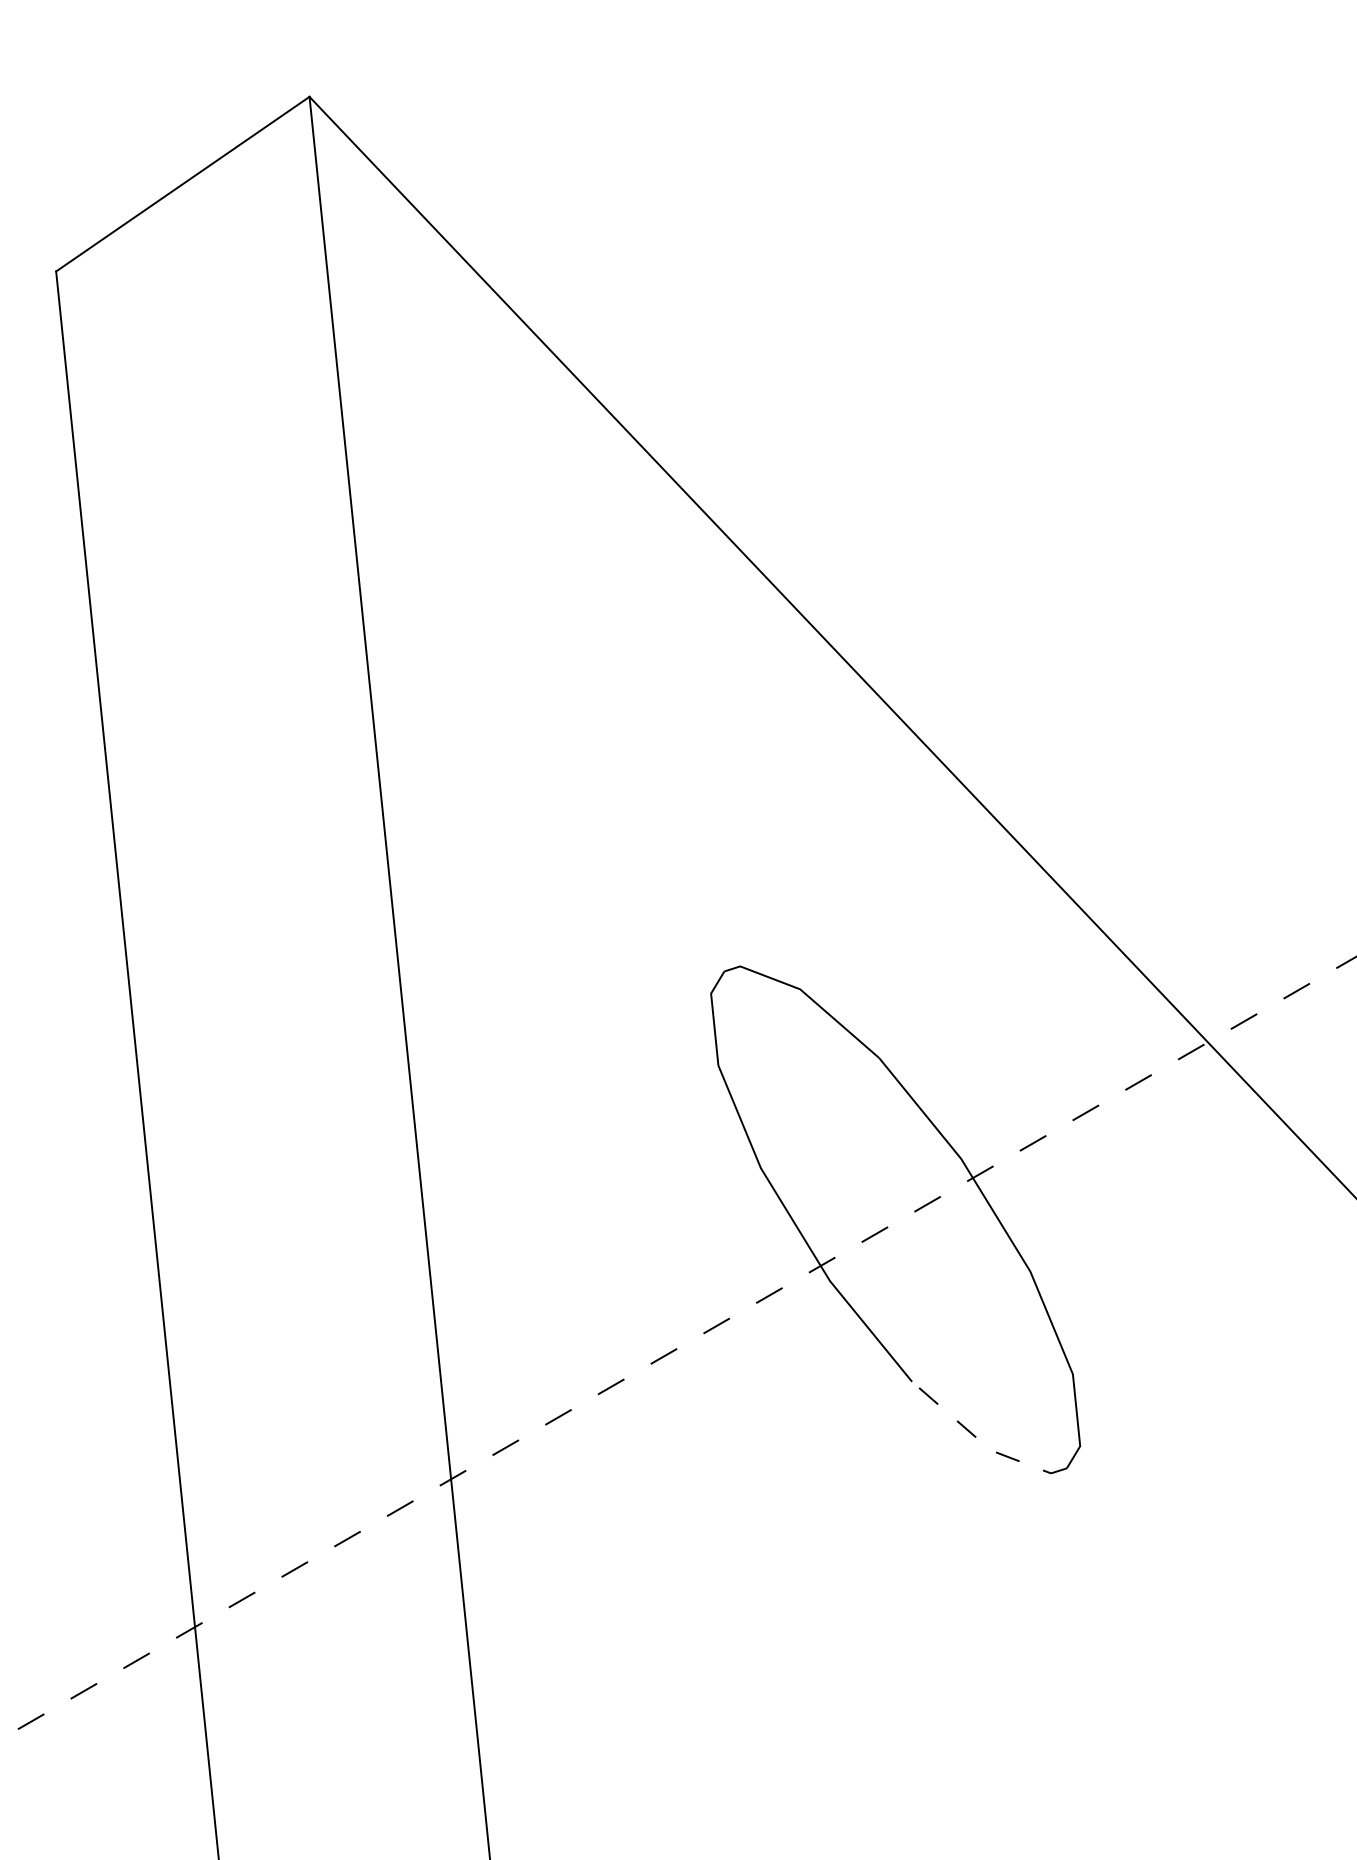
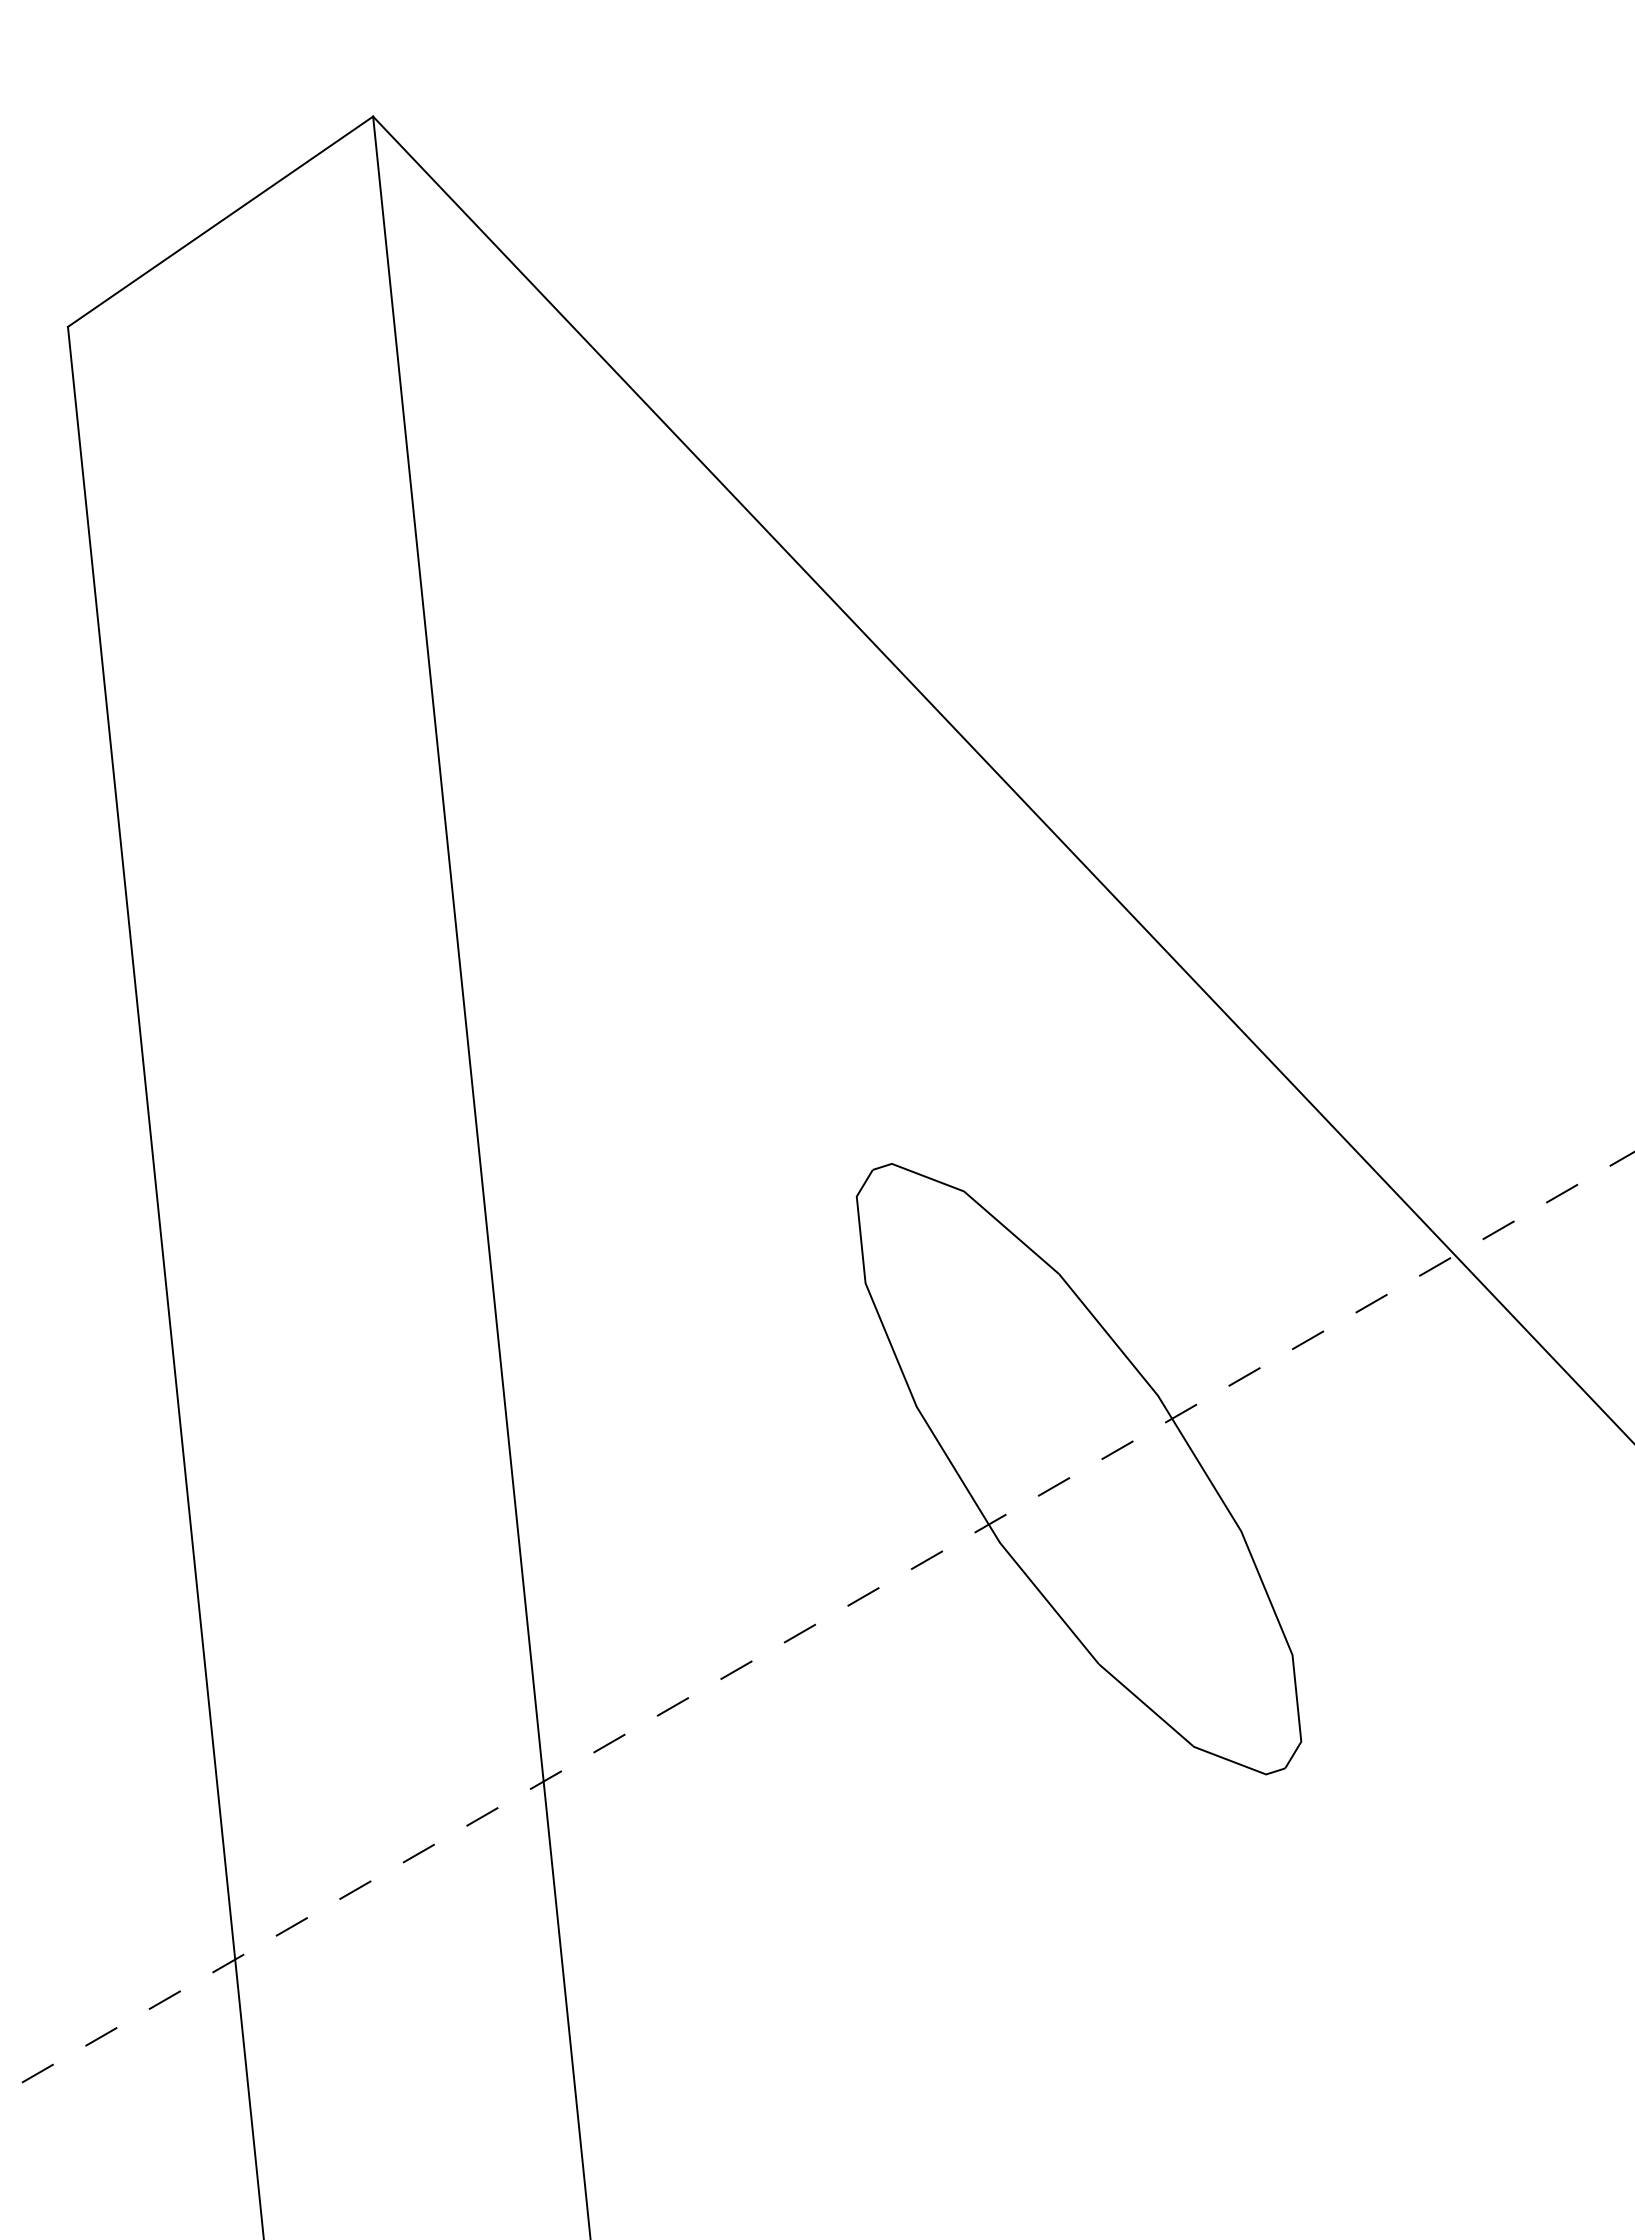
line: (983, 1443) -> (1184, 1738), dashed -> solid

